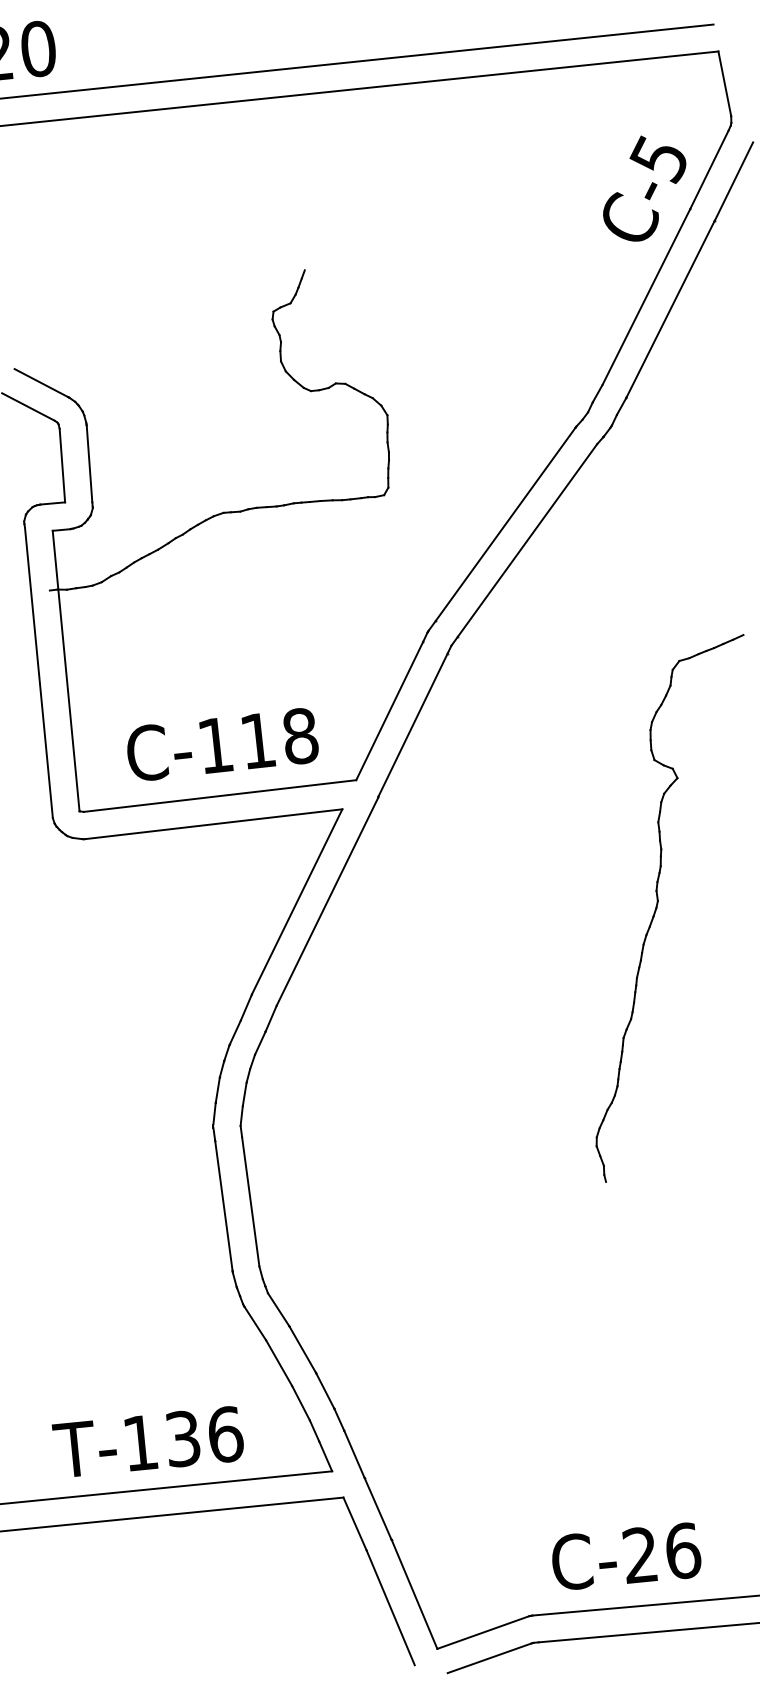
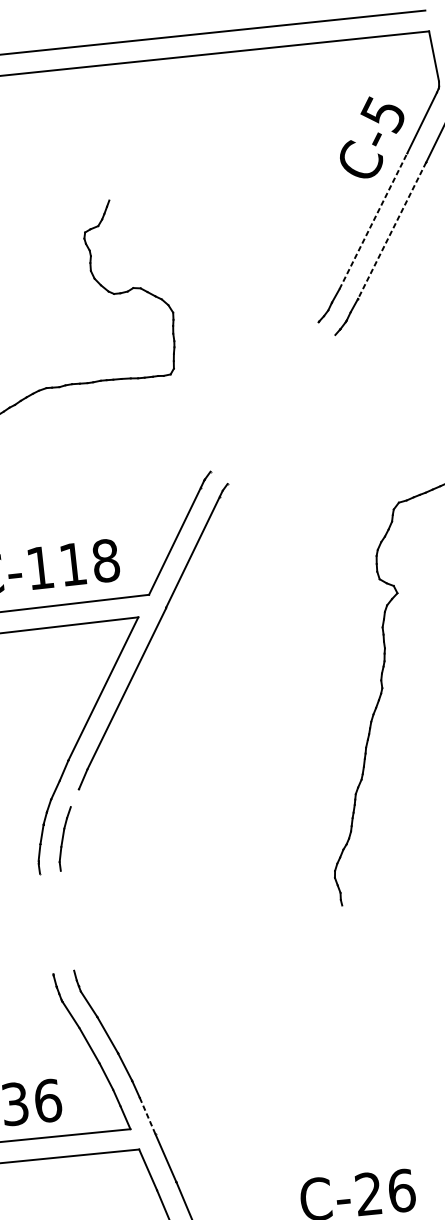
line: (646, 296) -> (373, 220), solid -> dashed
line: (670, 309) -> (392, 230), solid -> dashed
line: (505, 524) -> (264, 397), removed
line: (527, 540) -> (281, 409), removed
line: (260, 1042) -> (75, 797), removed
line: (250, 1201) -> (67, 920), removed
line: (223, 1205) -> (46, 923), removed
line: (354, 1454) -> (147, 1116), solid -> dashed

